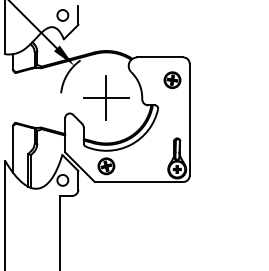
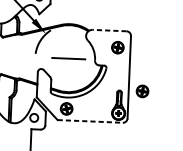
line: (159, 57) -> (109, 30), solid -> dashed
line: (106, 97) -> (68, 58), removed
part: (208, 138) -> (142, 91), added
line: (139, 181) -> (90, 121), solid -> dashed

